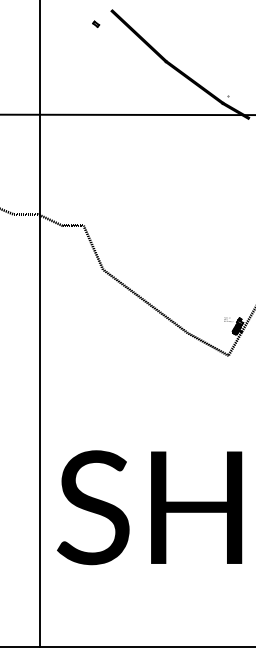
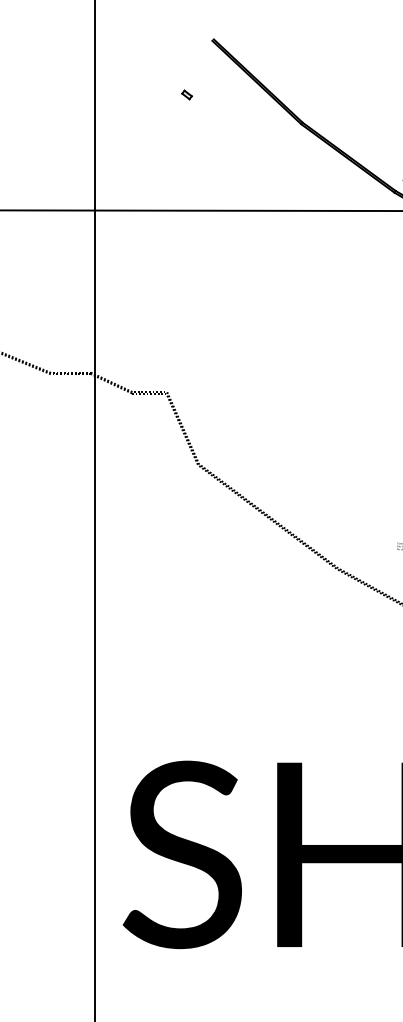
part: (96, 23) -> (187, 93), moved

